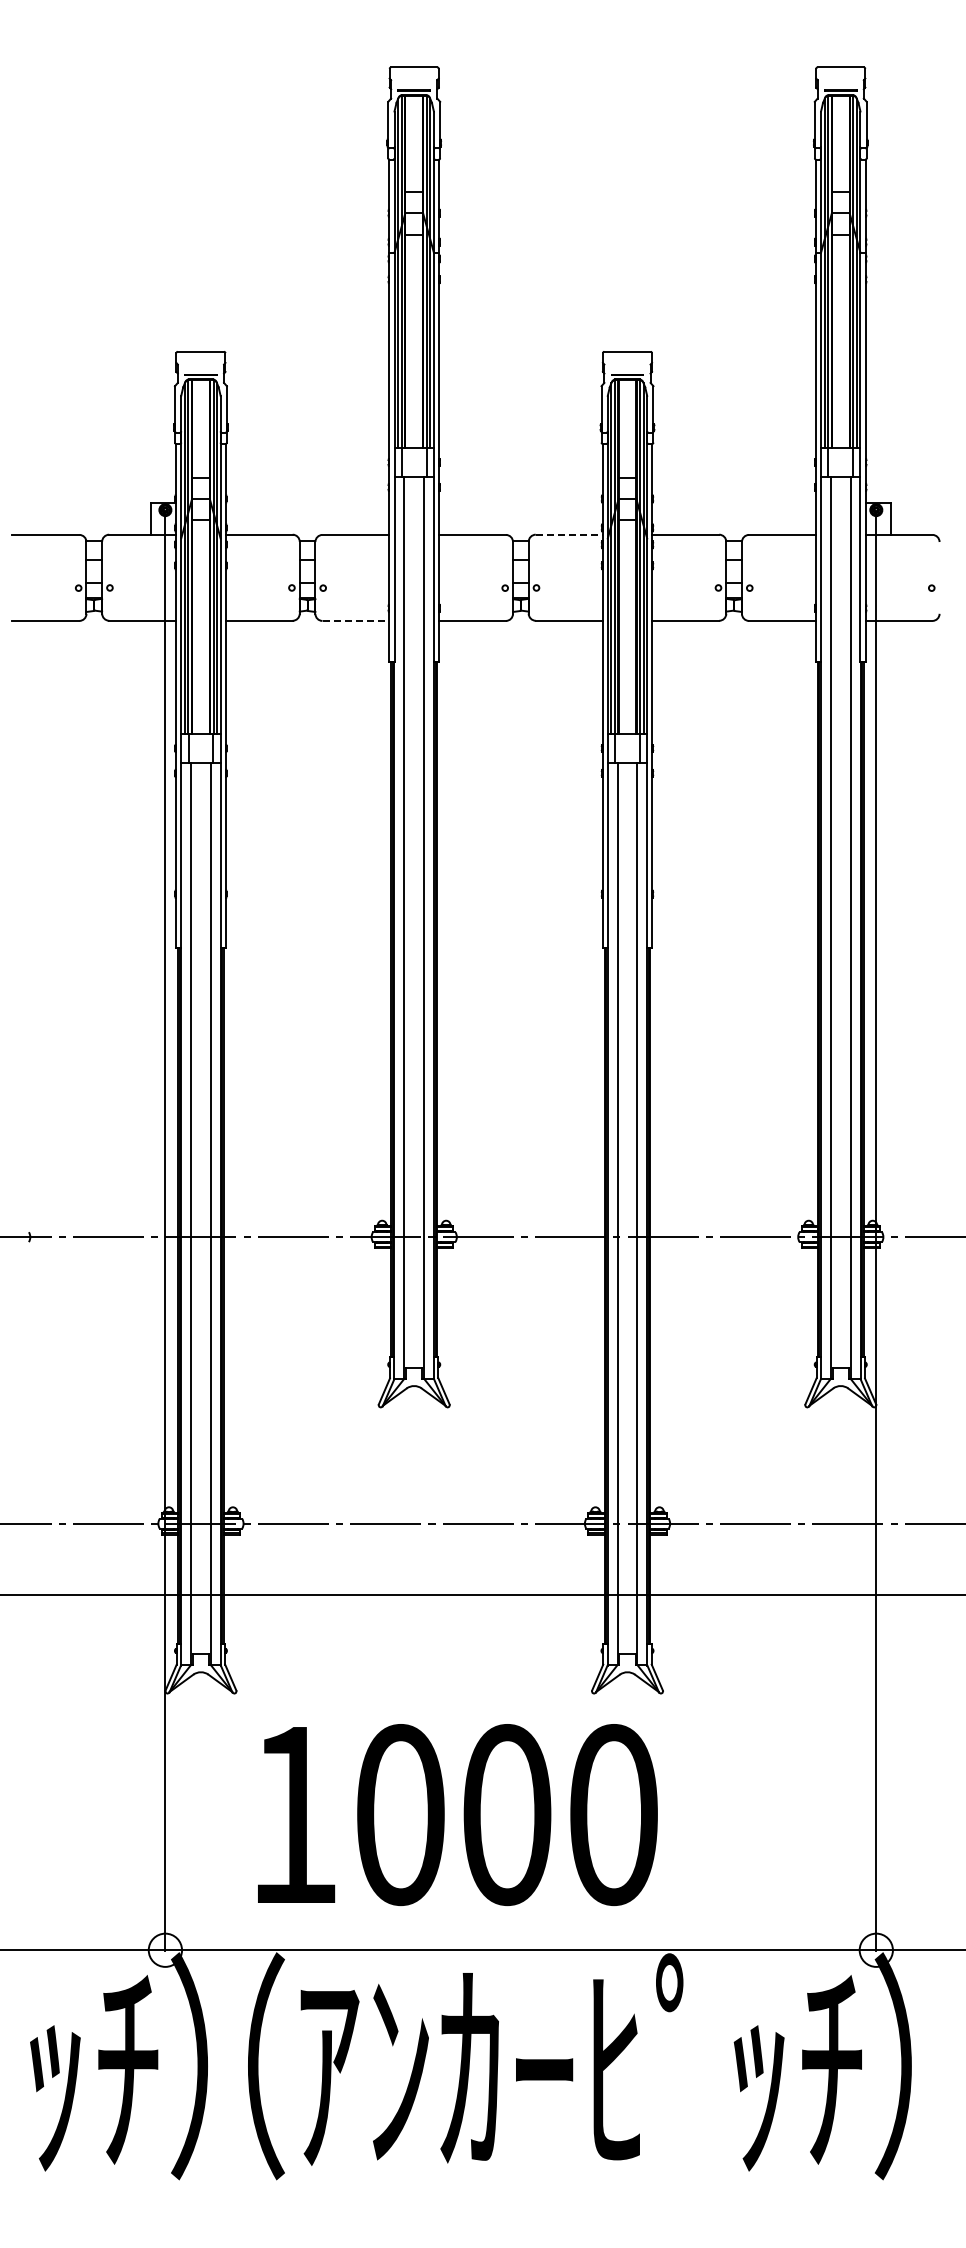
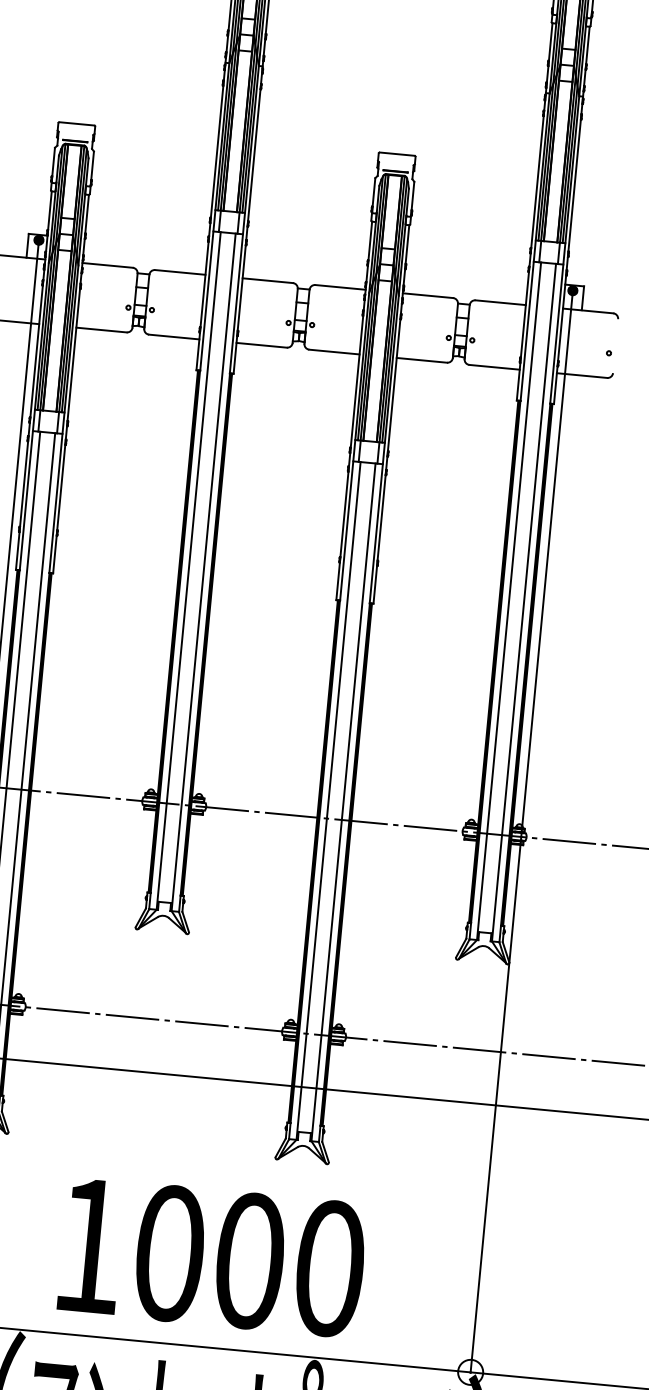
line: (569, 534) -> (340, 287), dashed -> solid
line: (356, 620) -> (174, 336), dashed -> solid
text: (457, 1814) -> (212, 1257), moved

